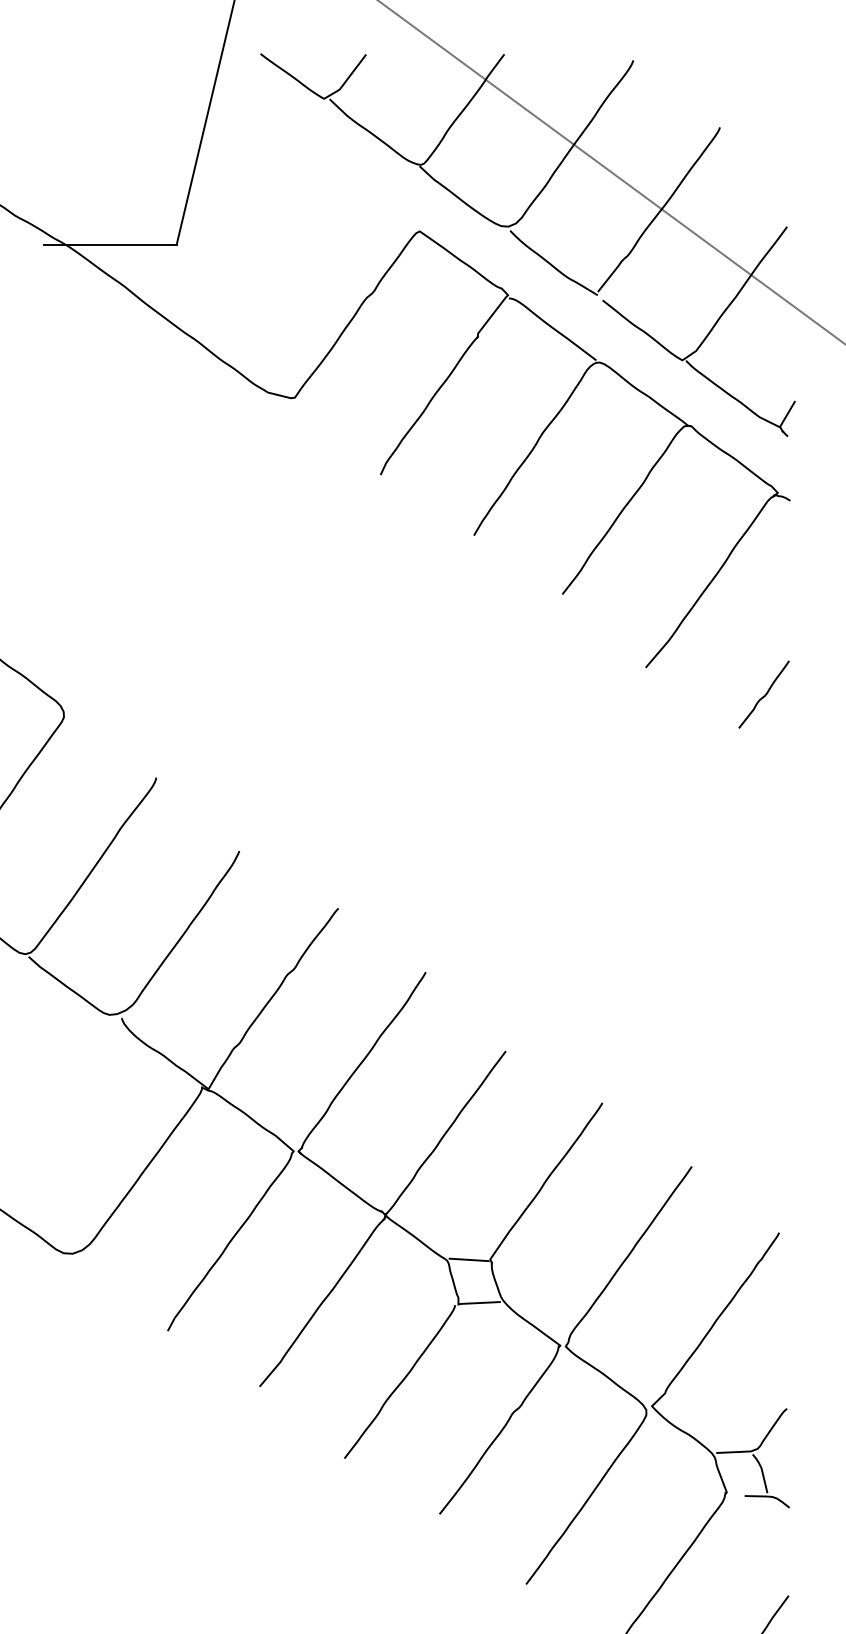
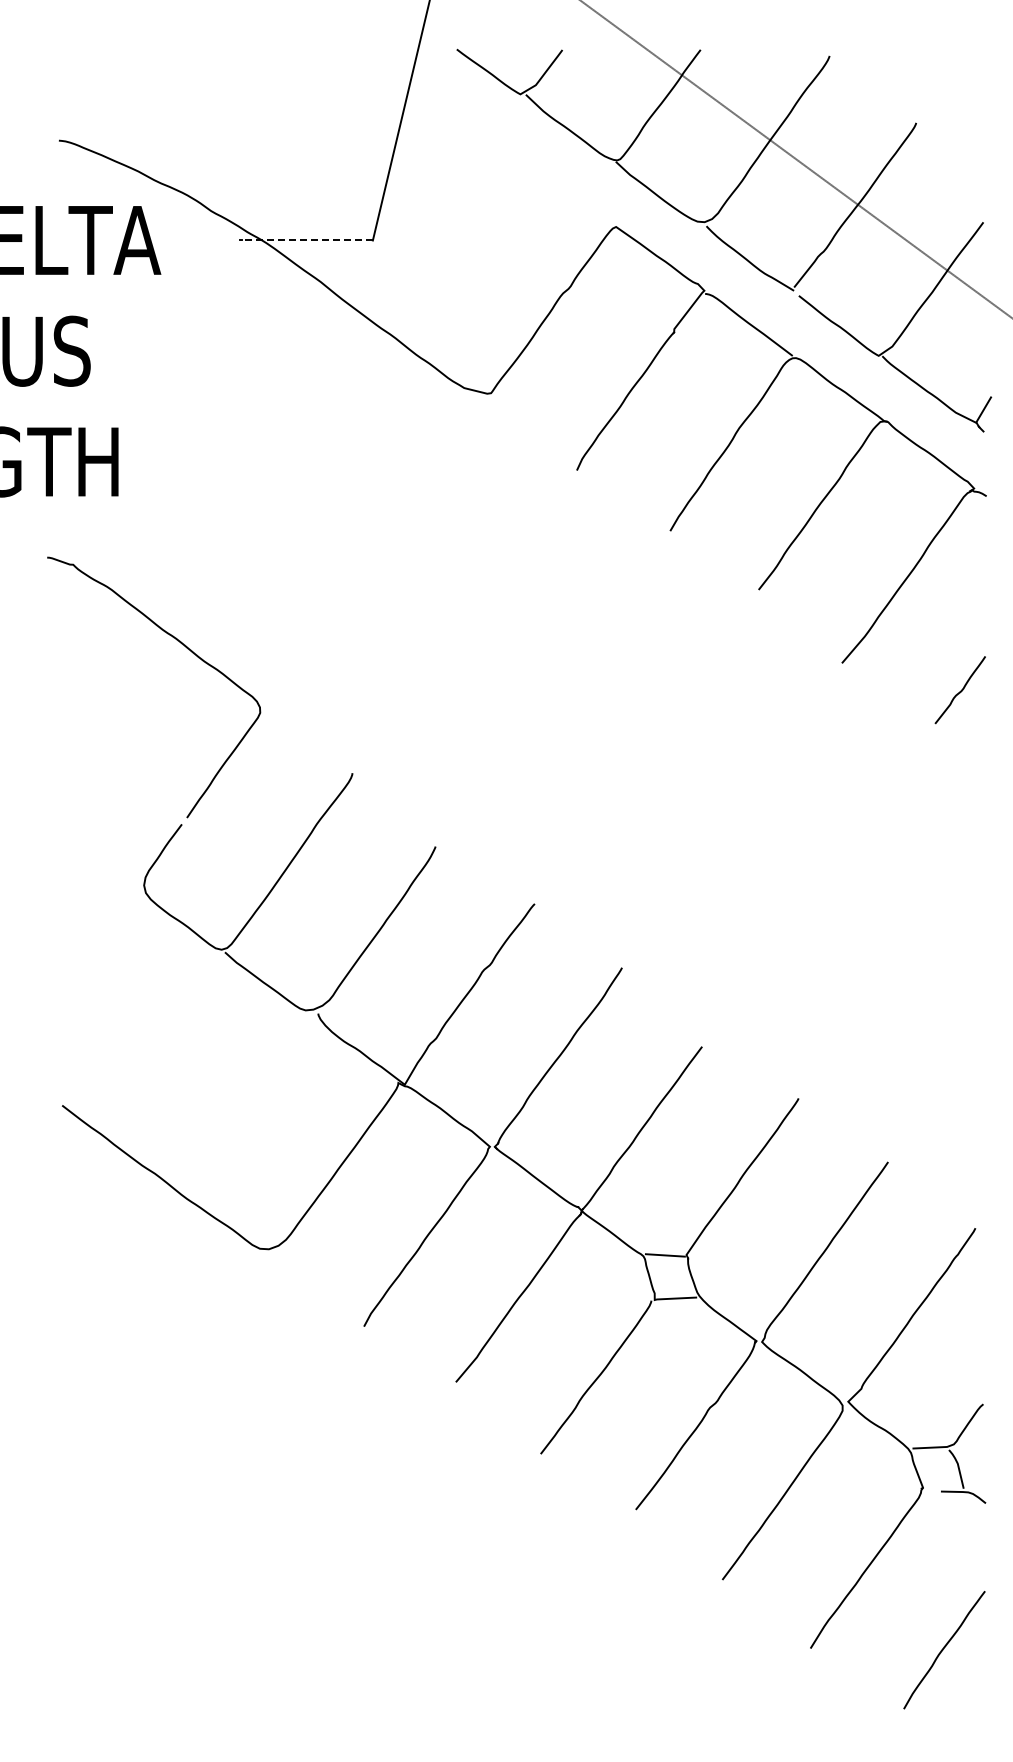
line: (111, 244) -> (307, 240), solid -> dashed

